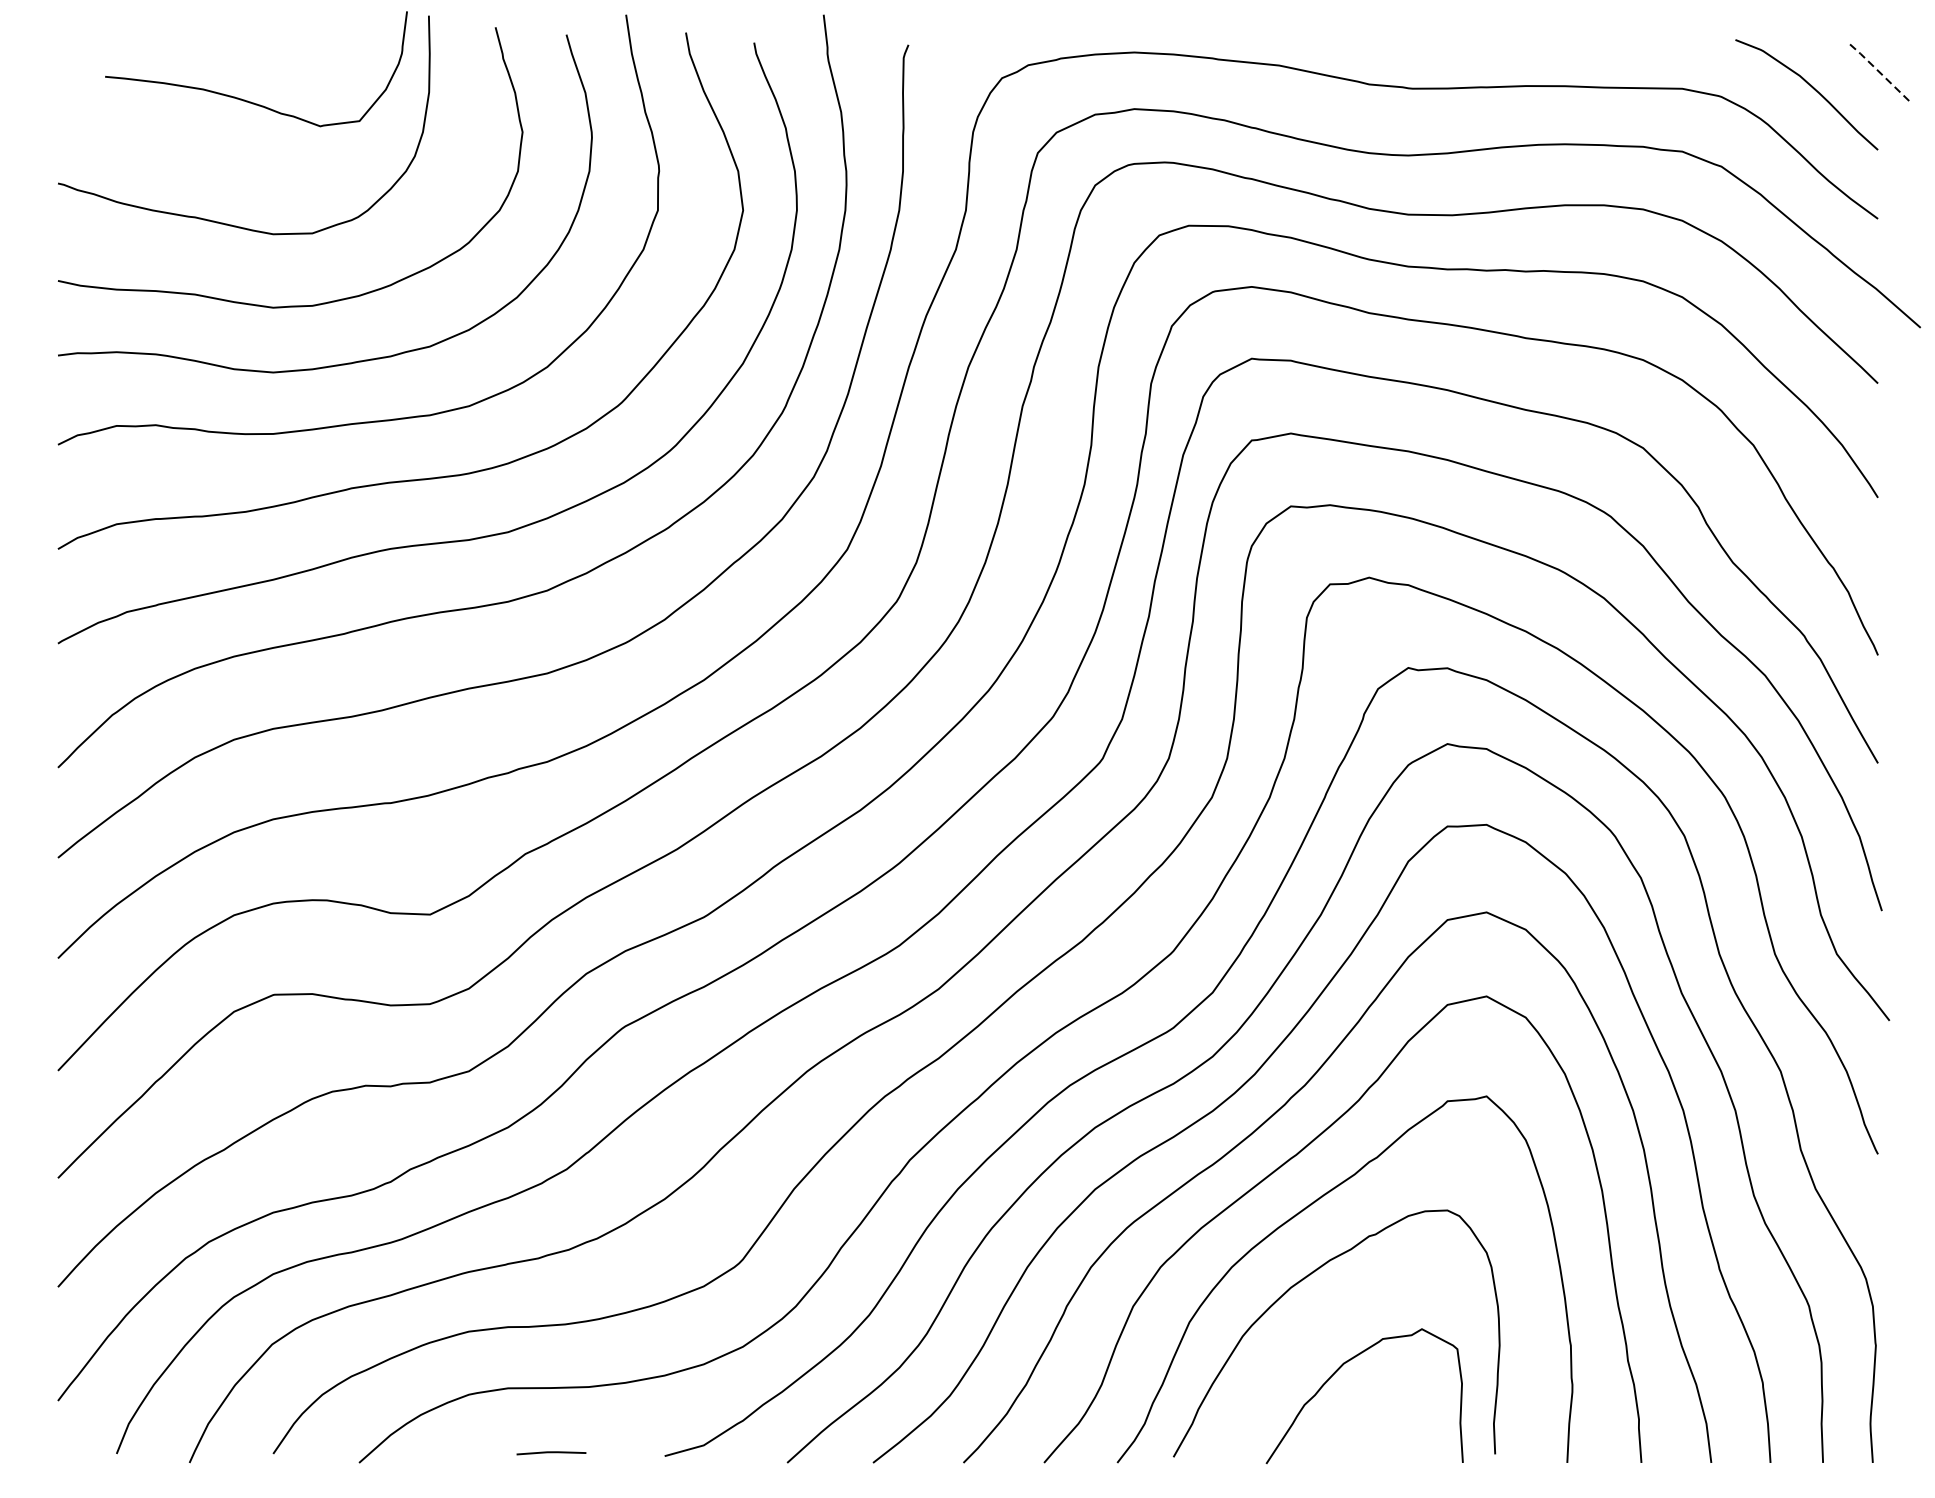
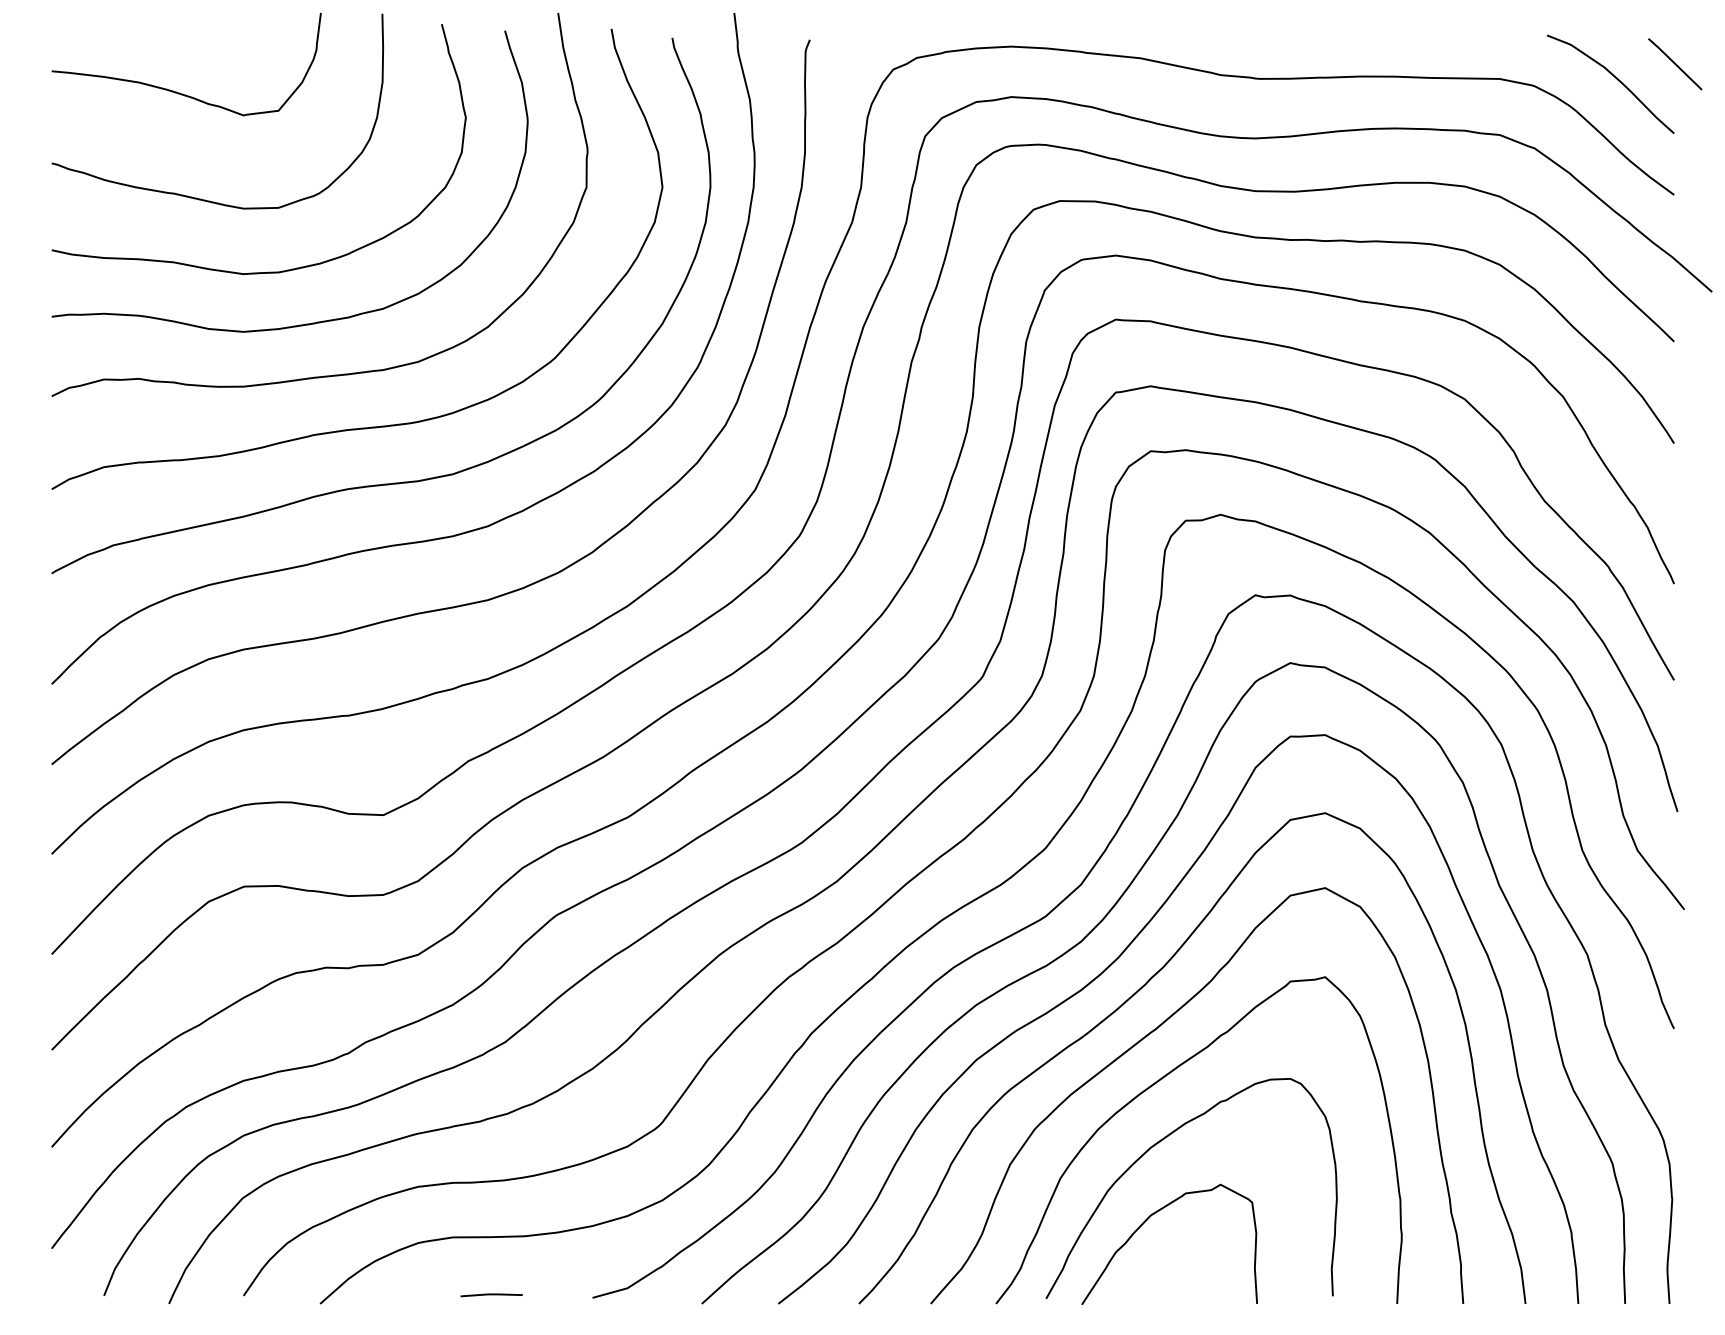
line: (1878, 71) -> (1674, 63), dashed -> solid
curve: (245, 99) -> (176, 91), moved
curve: (1339, 1369) -> (1147, 1220), moved

